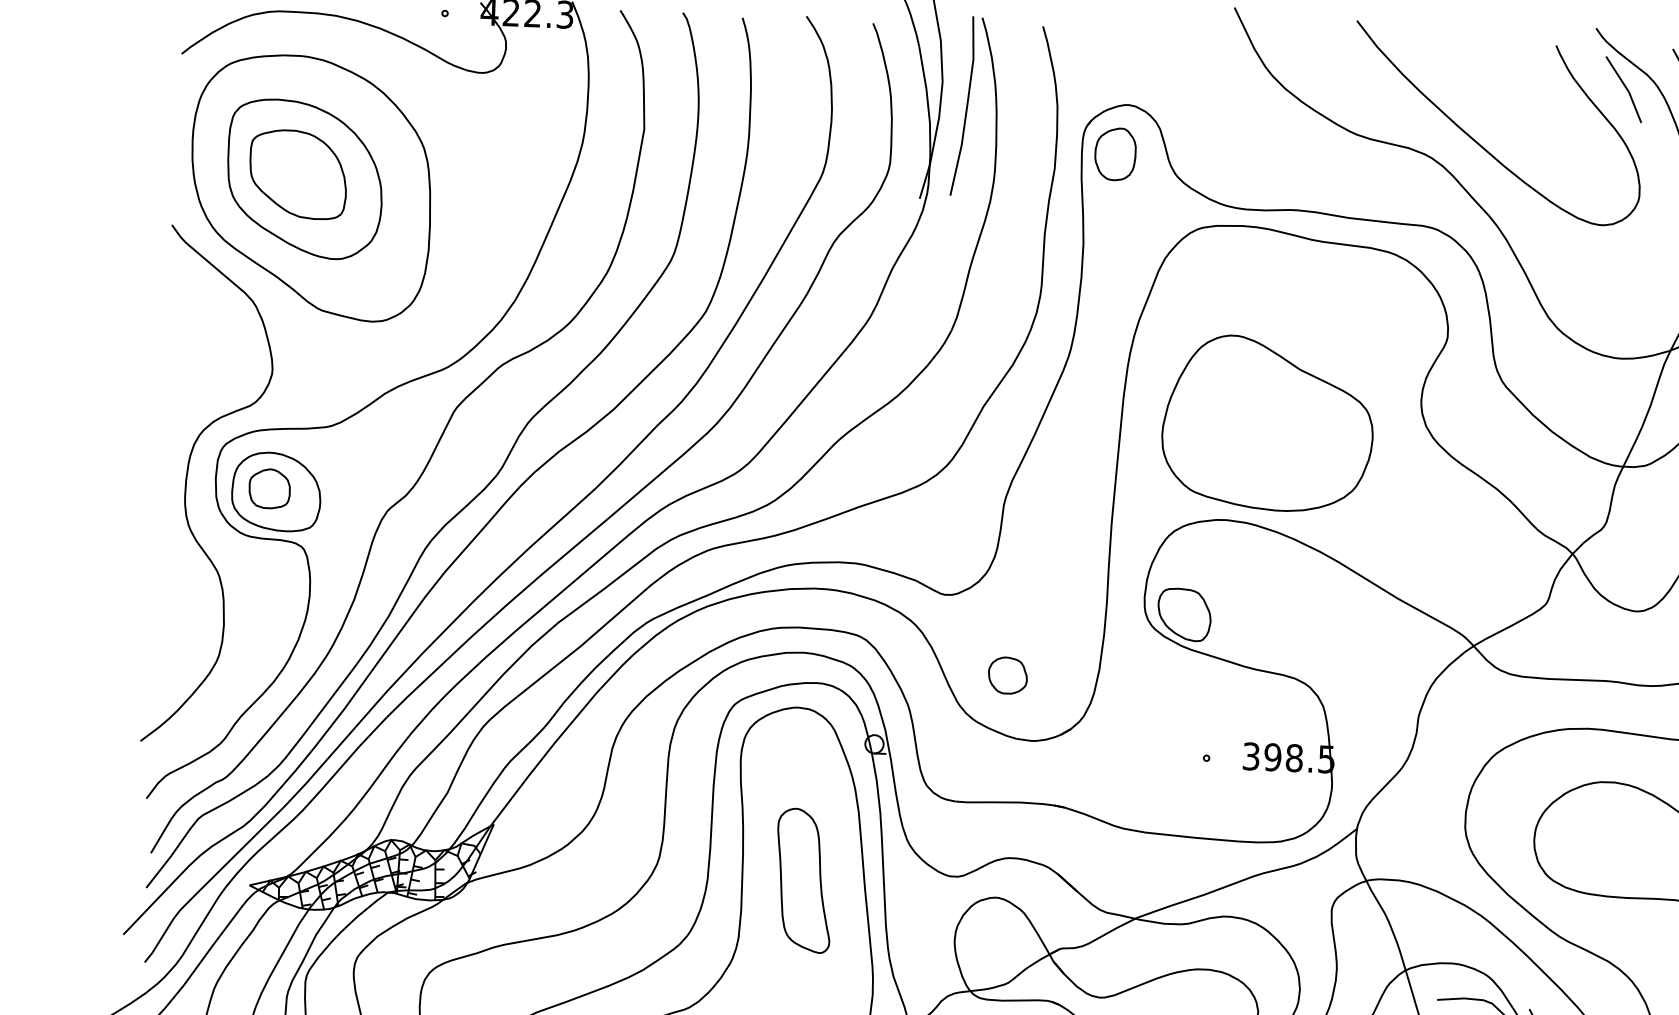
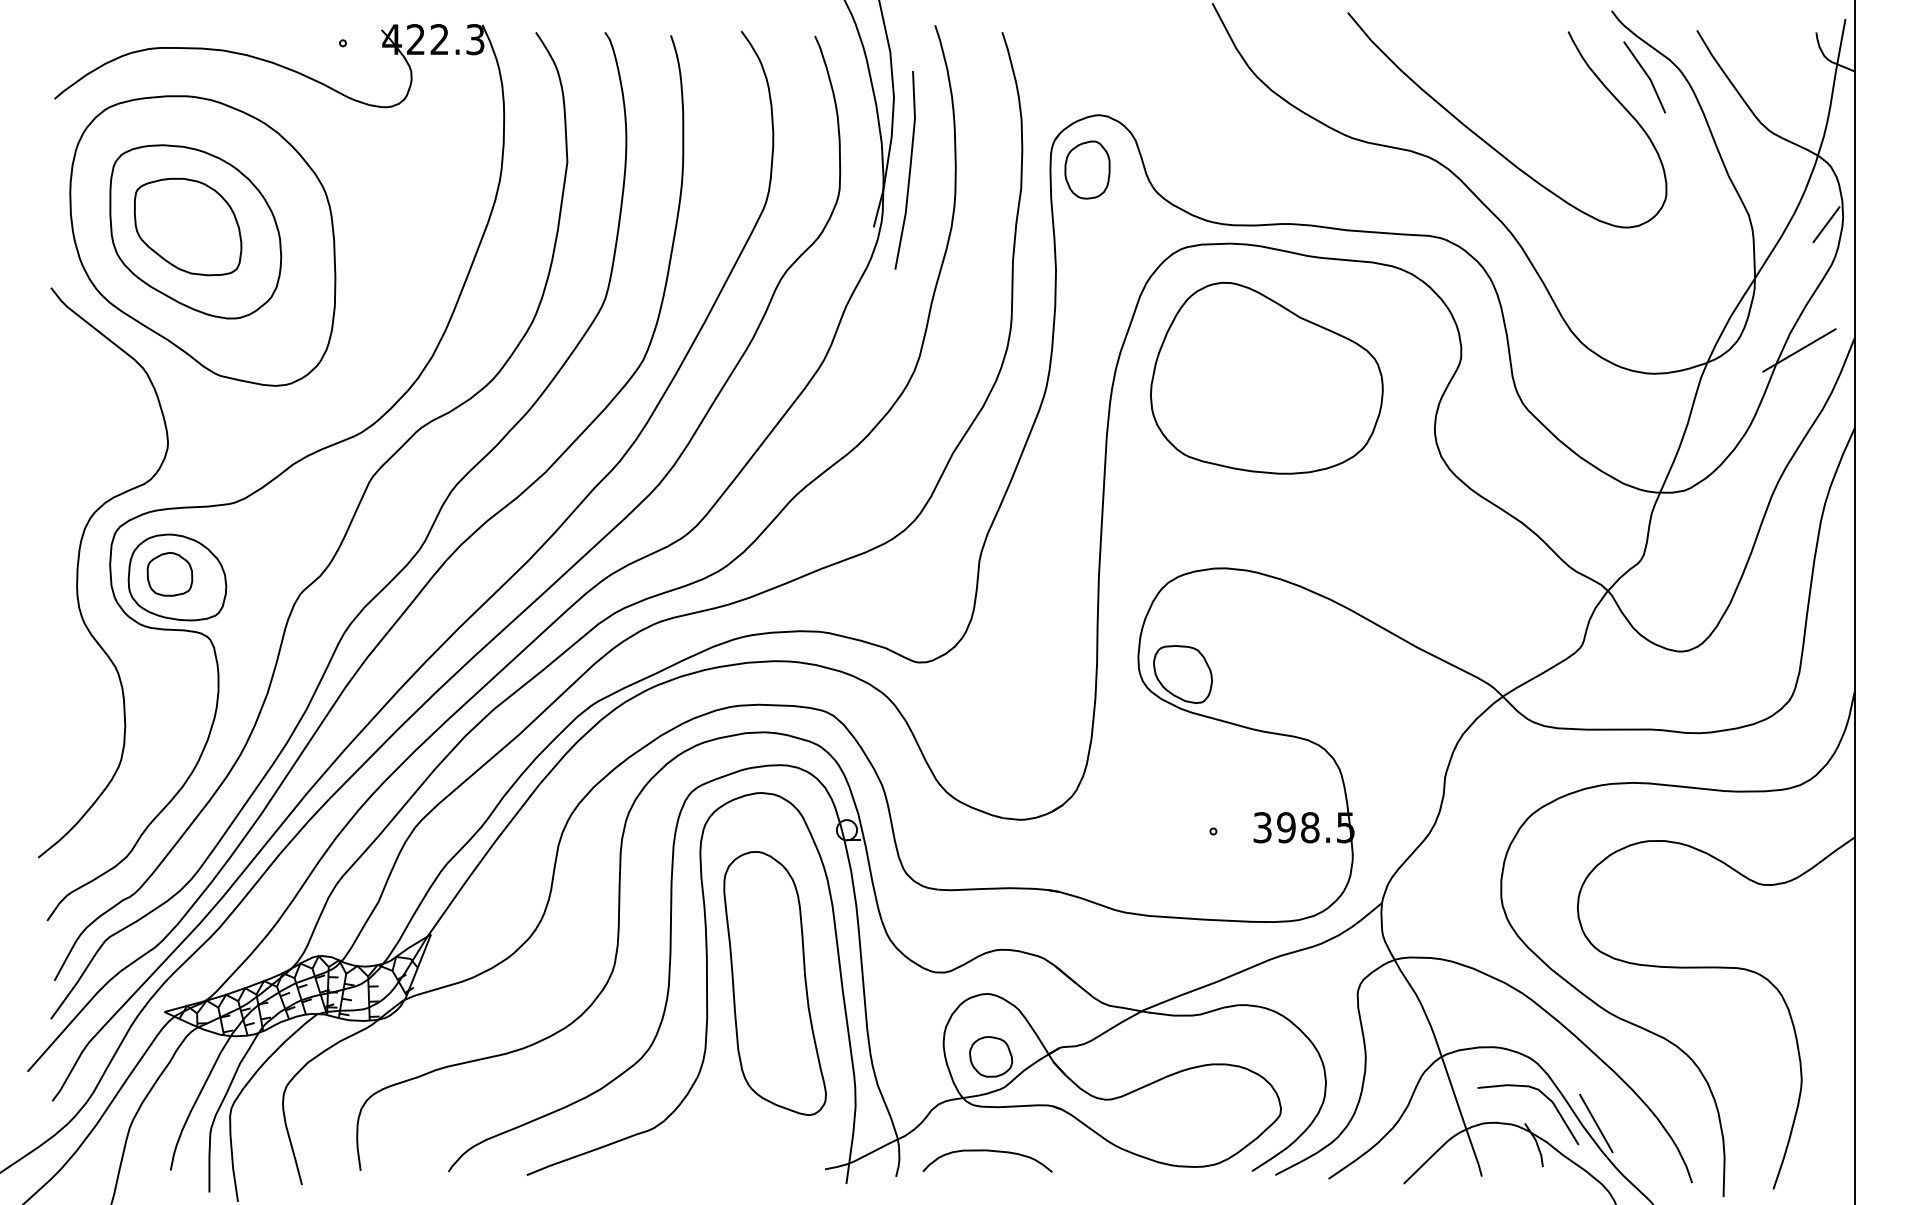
line: (966, 106) -> (909, 170), moved
part: (1267, 423) -> (1266, 378), moved
part: (1008, 675) -> (991, 1056), moved
part: (803, 880) -> (774, 983), size x1.67

